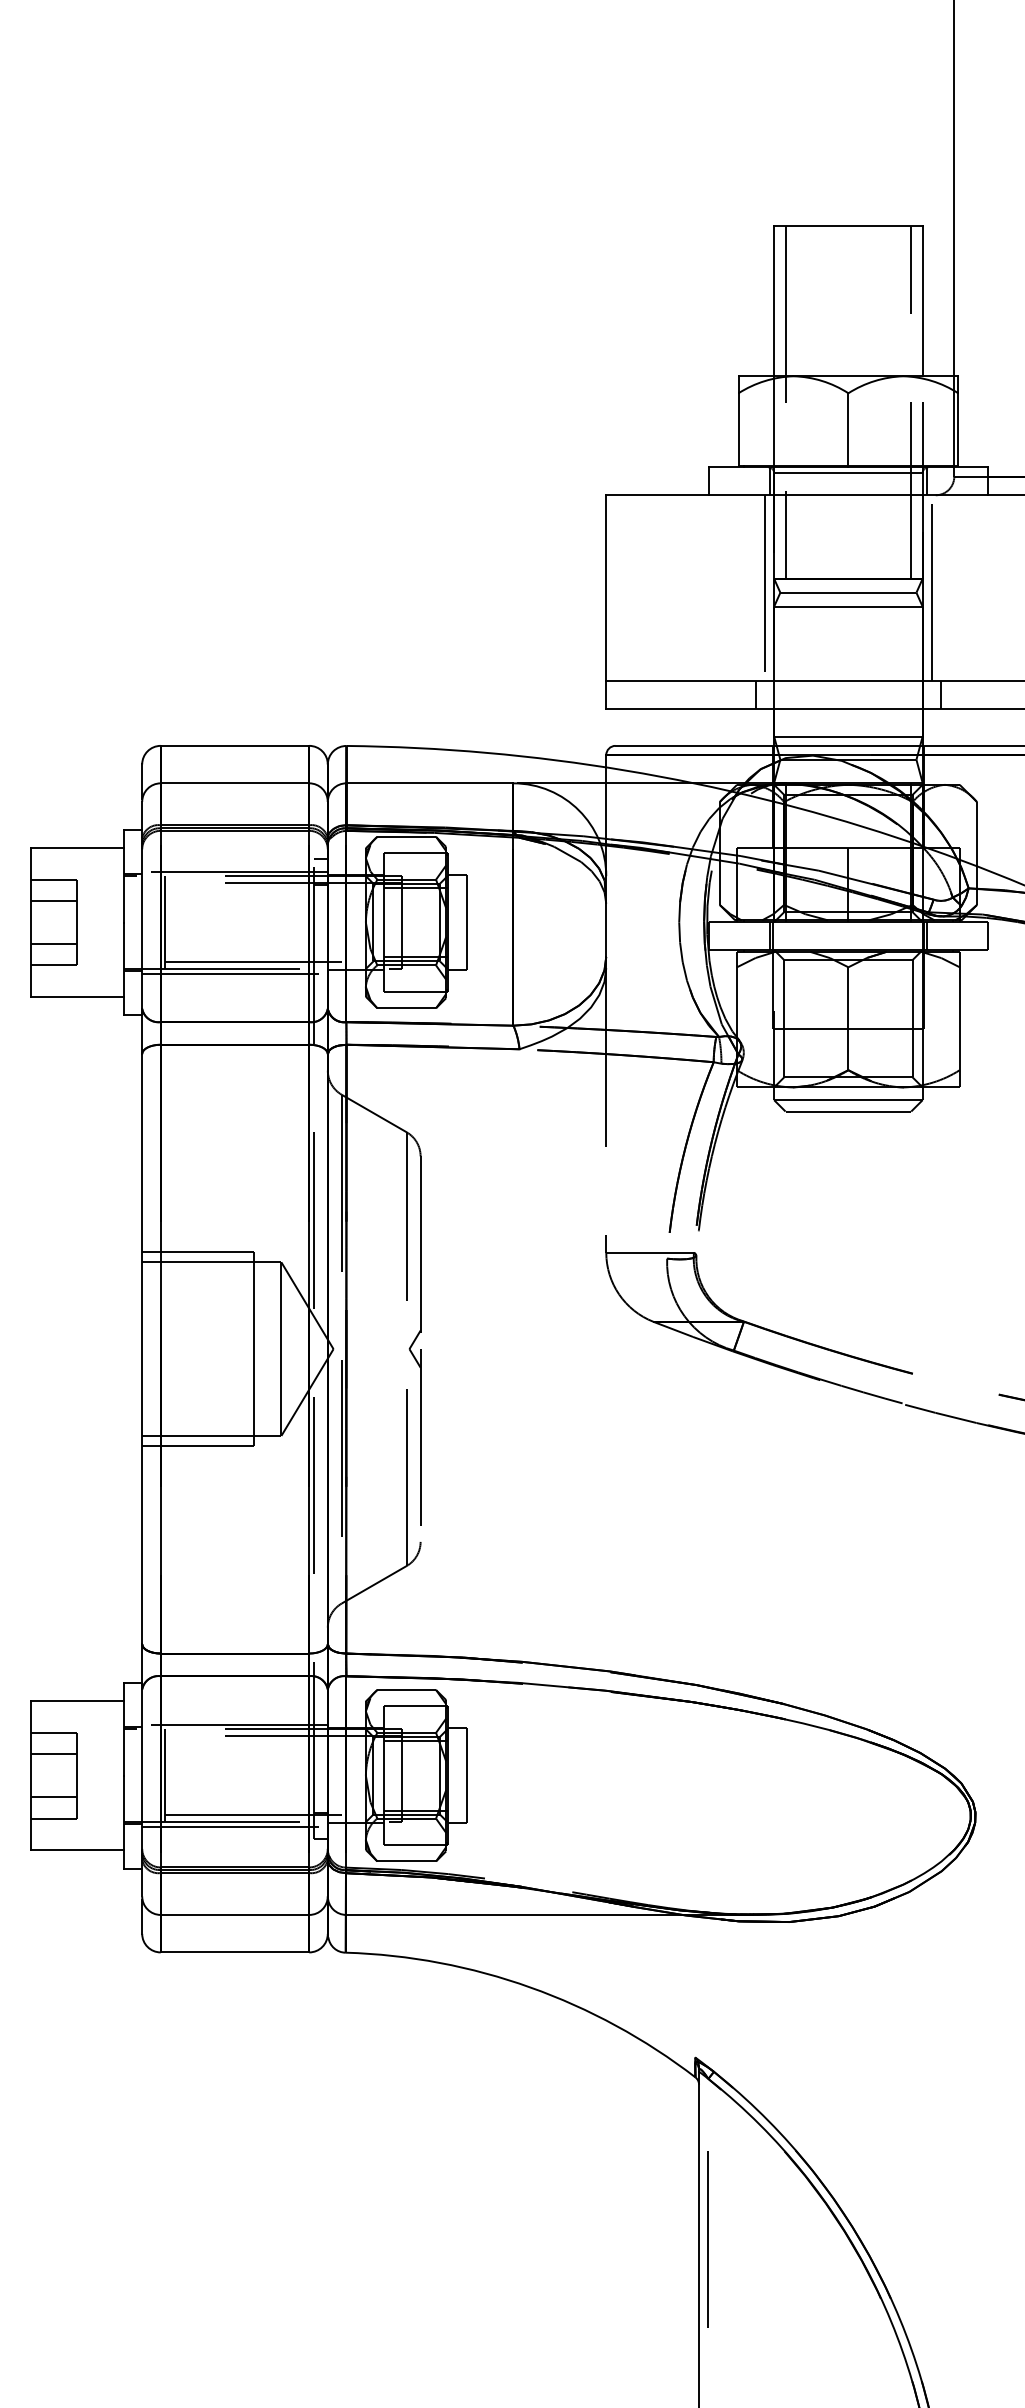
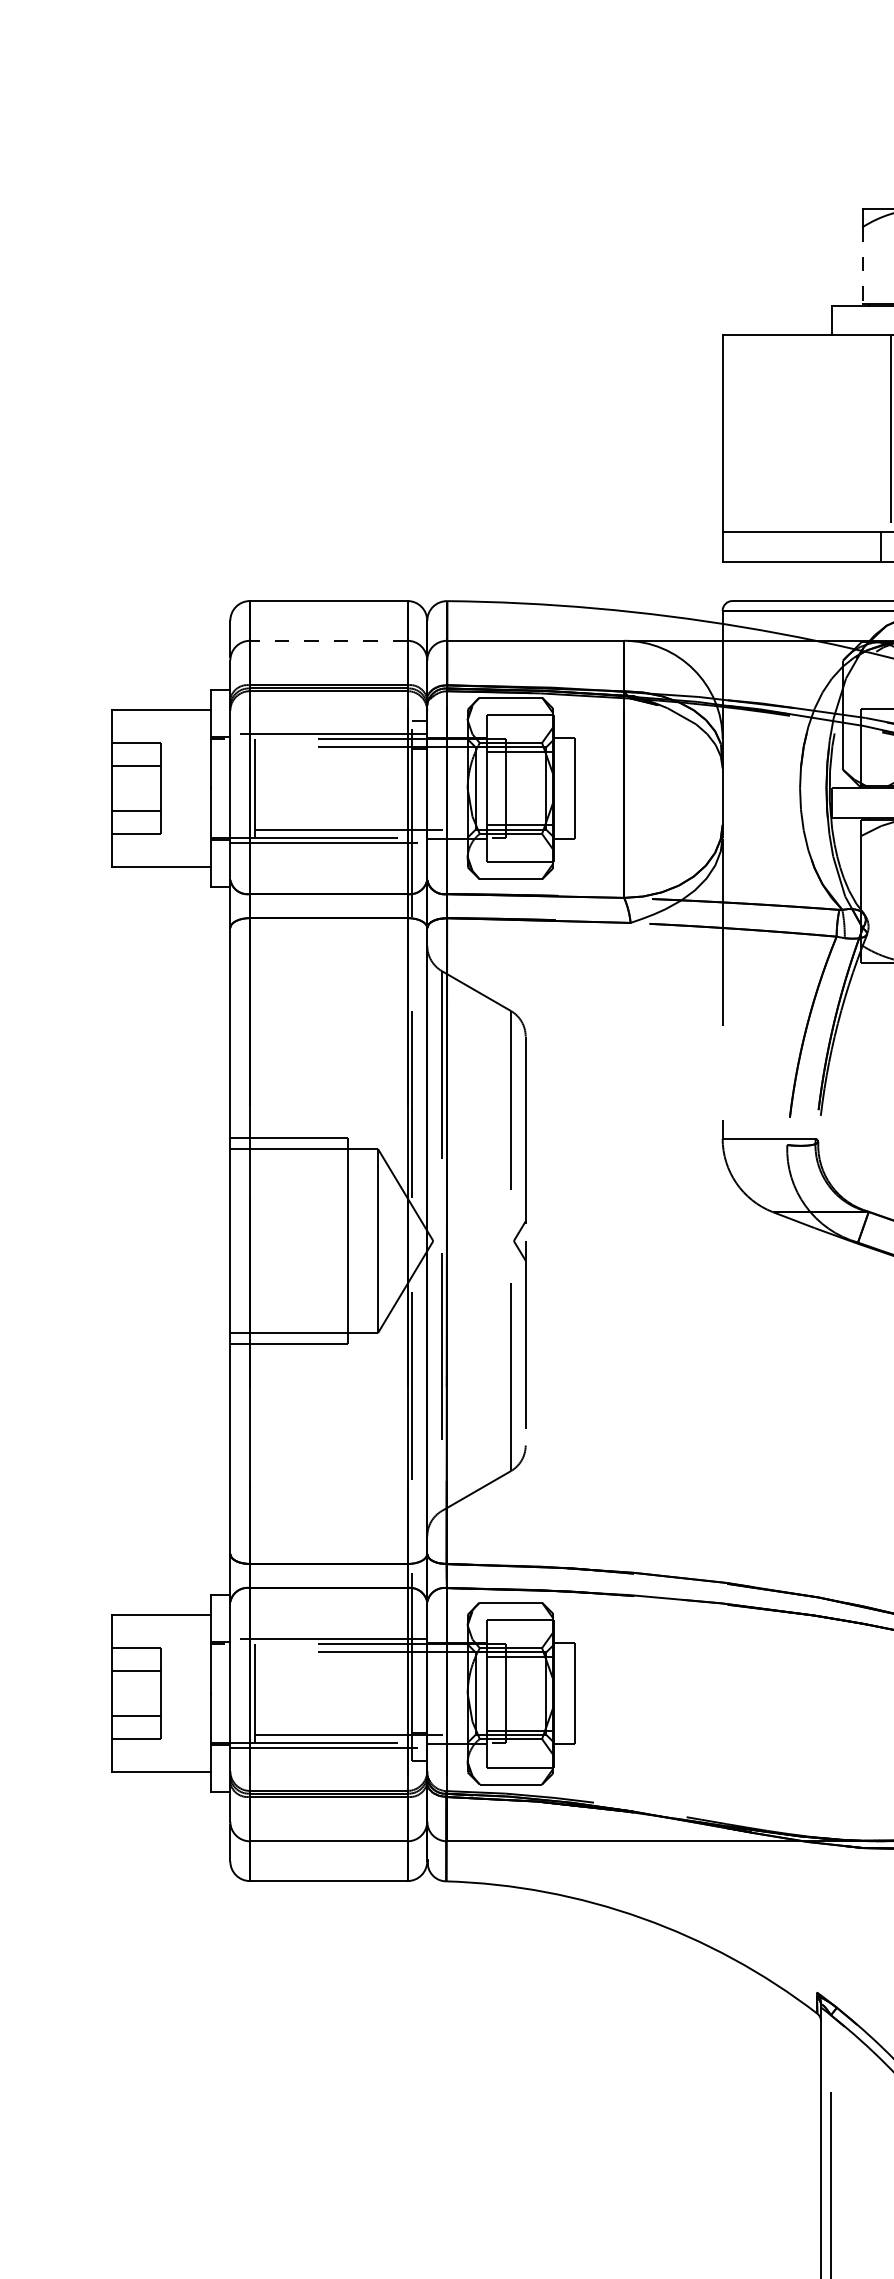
line: (738, 429) -> (862, 265), solid -> dashed
line: (234, 783) -> (328, 640), solid -> dashed

